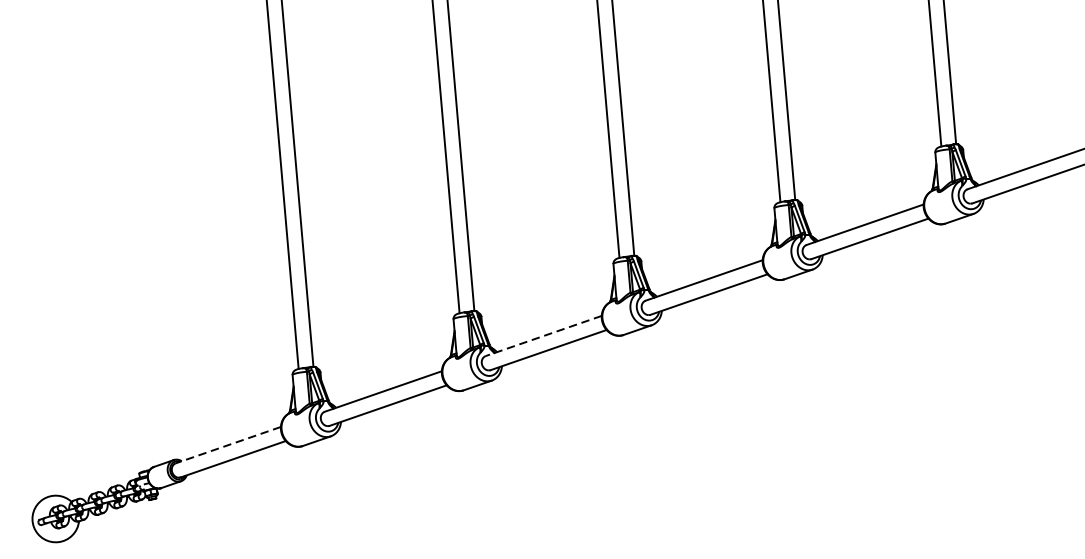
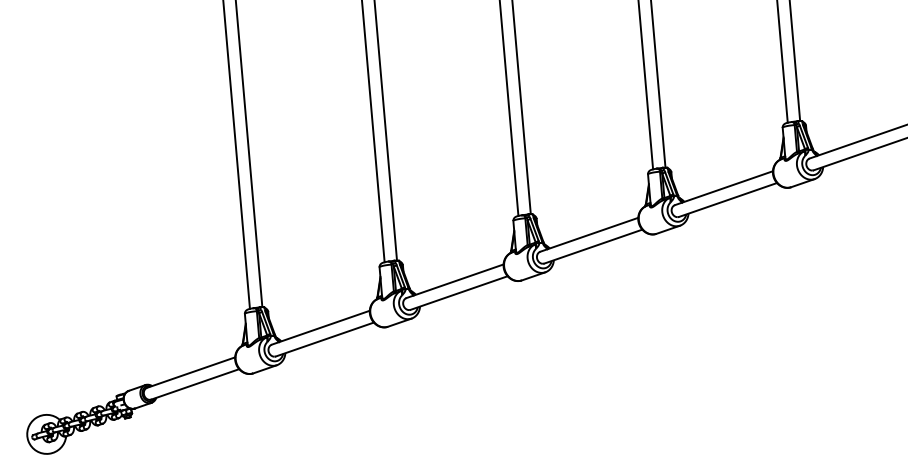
line: (543, 336) -> (454, 281), dashed -> solid
line: (228, 445) -> (191, 372), dashed -> solid

